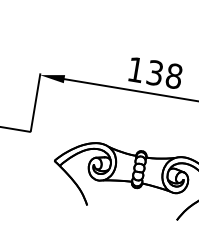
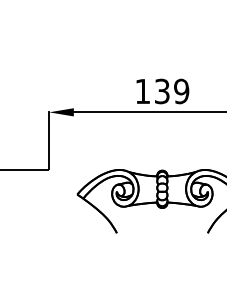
text: (174, 76) -> (181, 91), 138 -> 139

